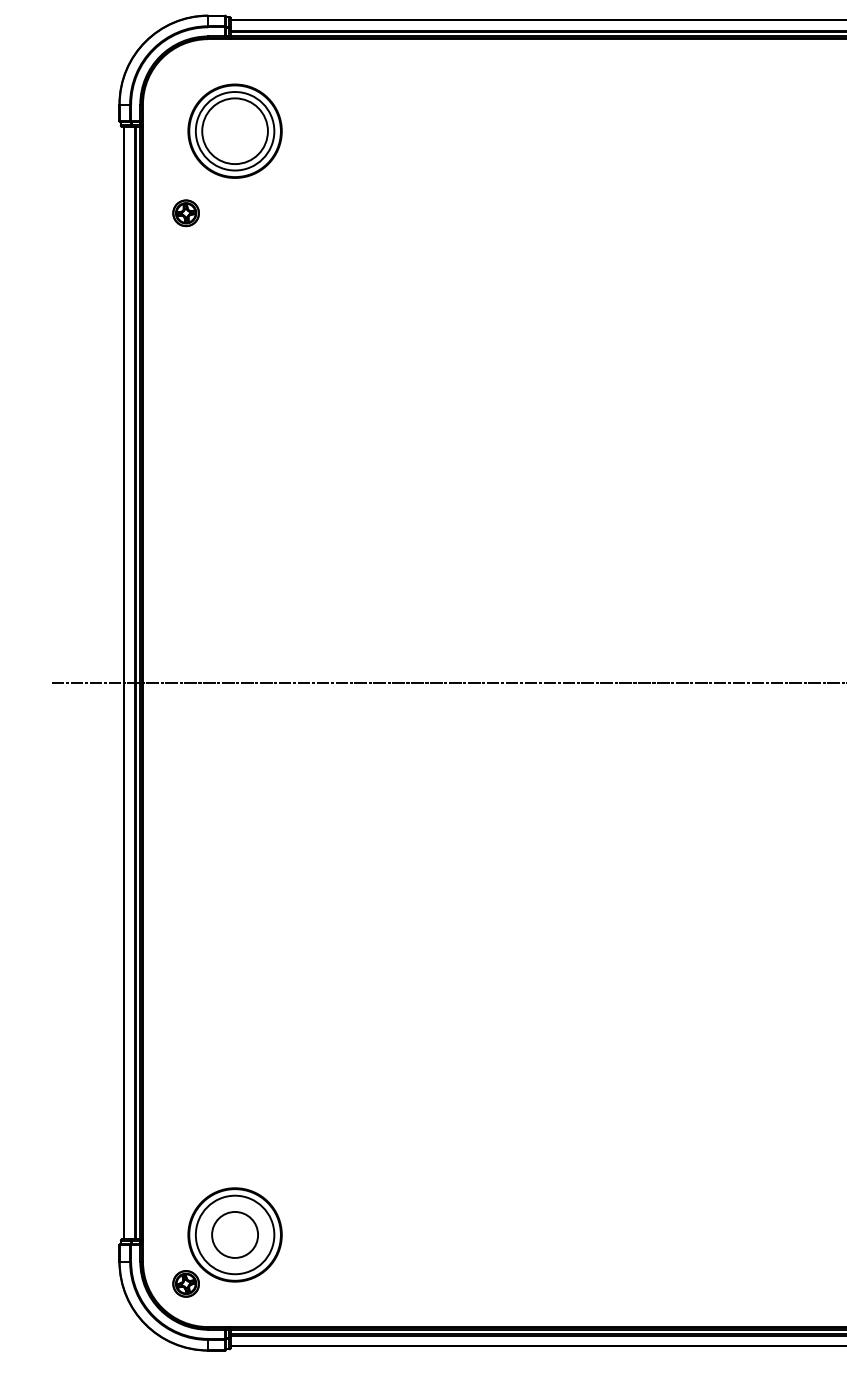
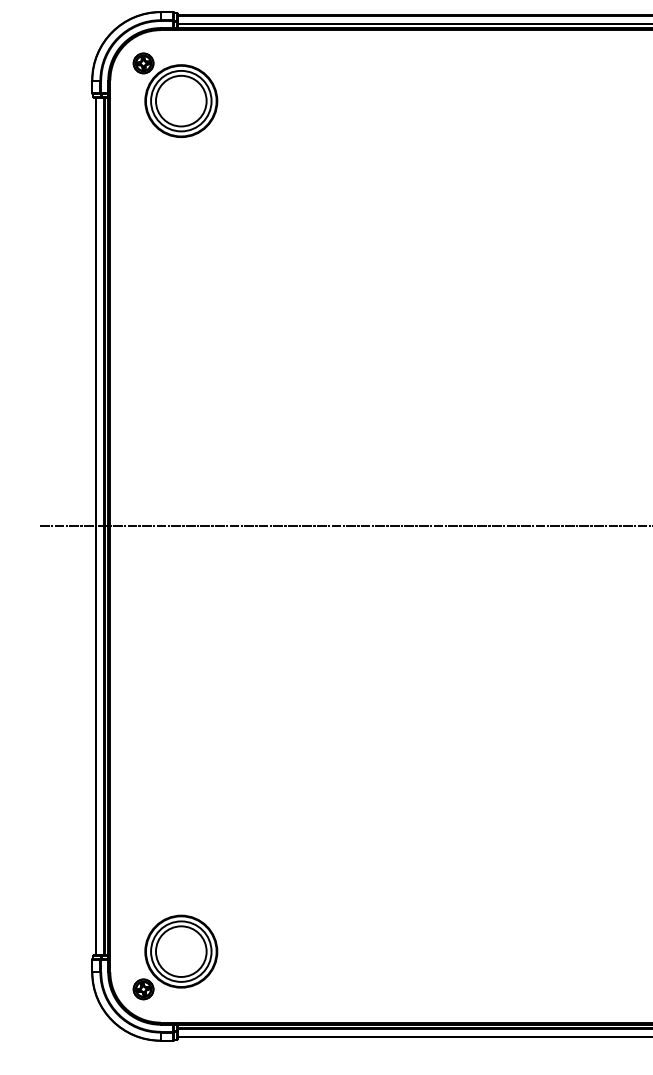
part: (185, 213) -> (143, 63), moved
circle: (234, 1234) -> (180, 951), size x1.43

